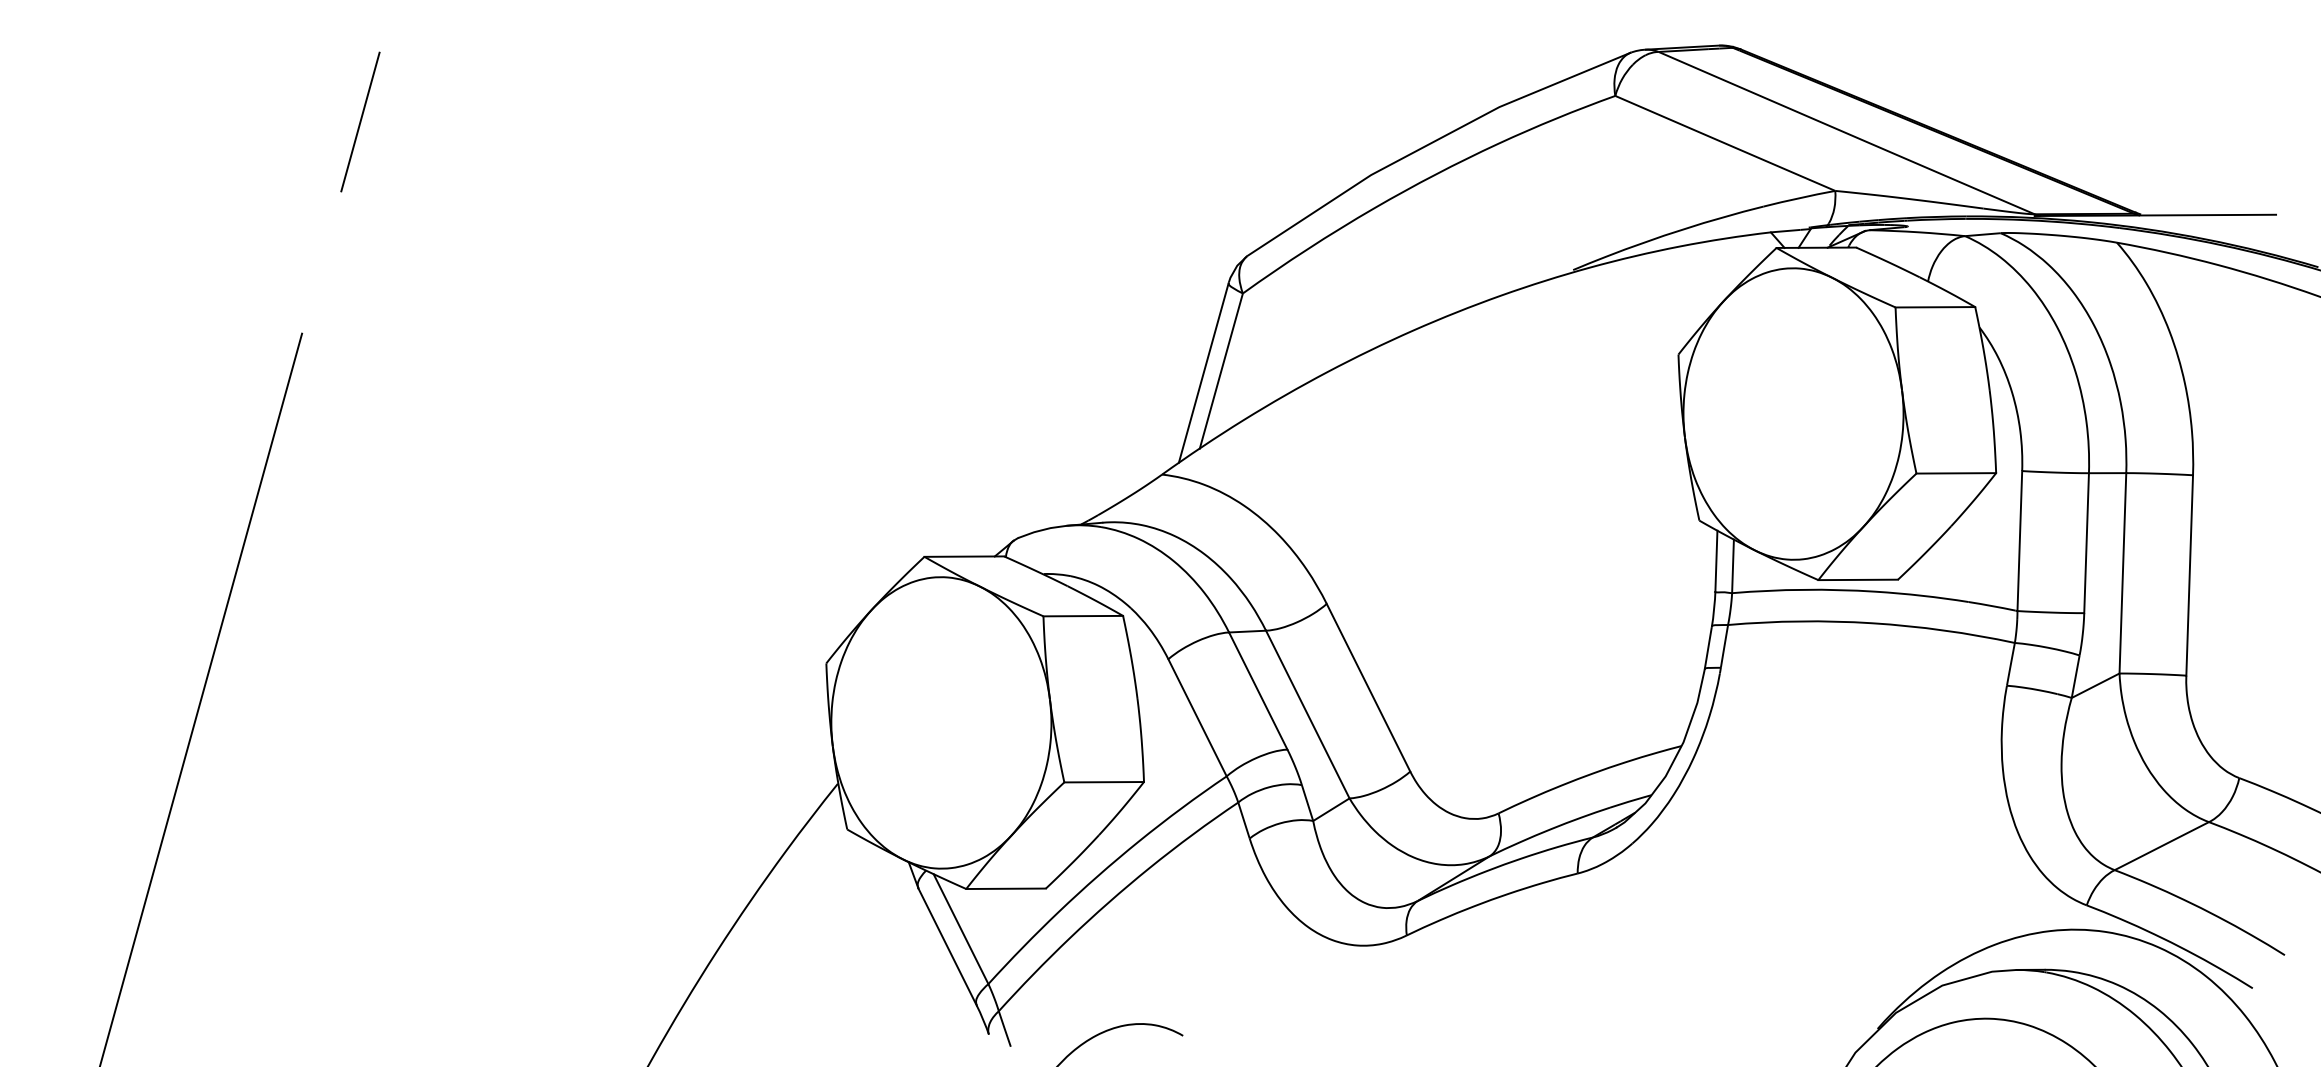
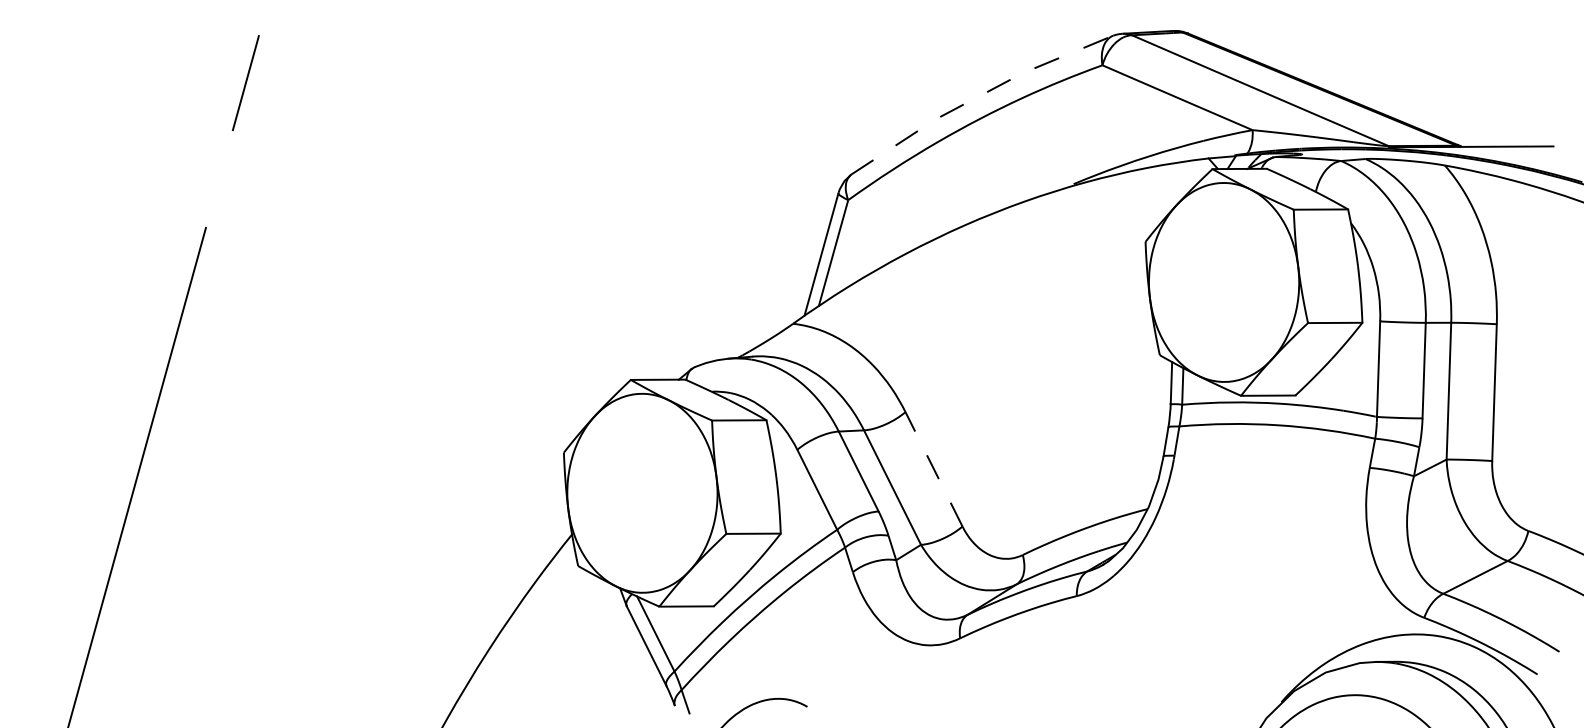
line: (1432, 143) -> (977, 97), solid -> dashed
line: (1369, 688) -> (934, 469), solid -> dashed

